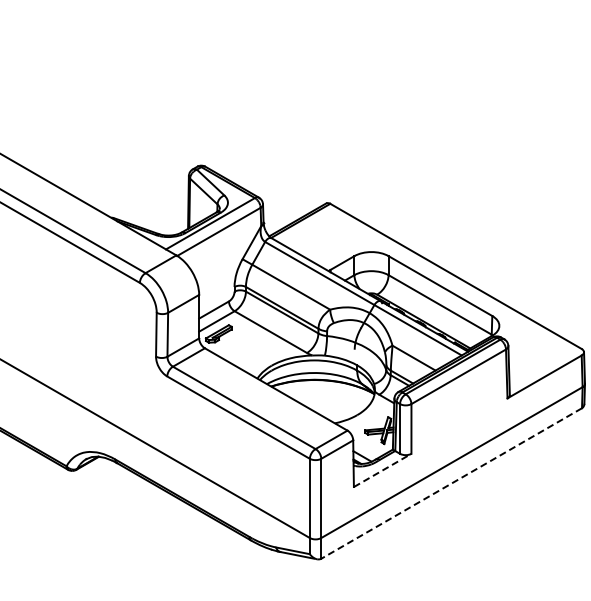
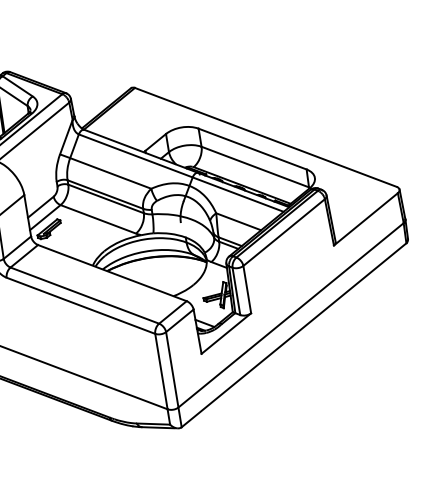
line: (383, 470) -> (227, 333), dashed -> solid
line: (451, 483) -> (293, 335), dashed -> solid

